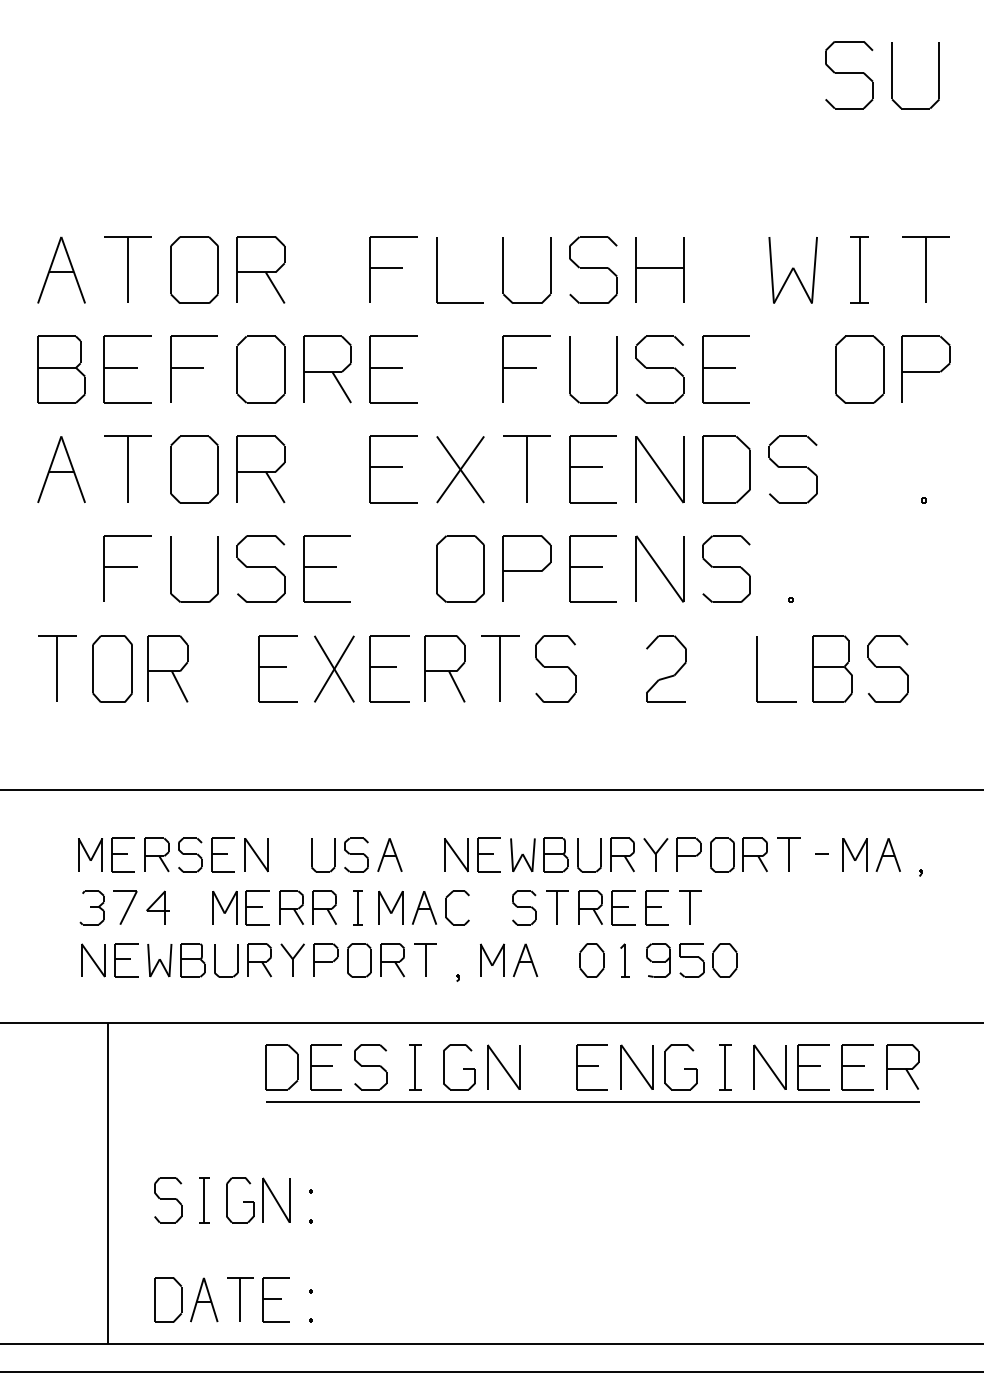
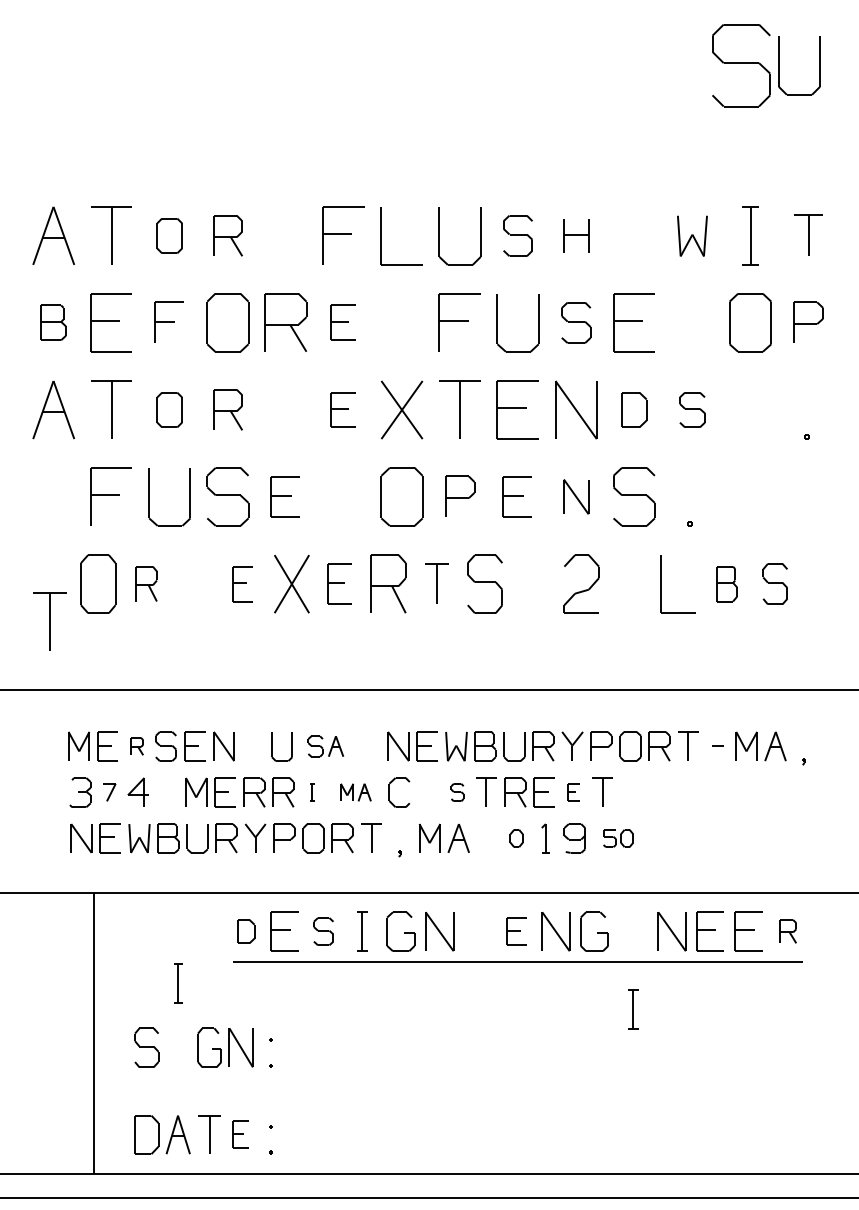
part: (849, 75) -> (741, 65), size x1.4
part: (194, 269) -> (169, 235), size x0.6
part: (260, 269) -> (227, 235), size x0.7
part: (592, 269) -> (517, 235), size x0.7
part: (660, 269) -> (576, 235), size x0.6
part: (926, 269) -> (808, 235), size x0.7
part: (793, 270) -> (692, 236), size x0.7
part: (61, 369) -> (53, 322), size x0.6
part: (193, 369) -> (168, 322), size x0.7
part: (393, 369) -> (343, 322), size x0.6
part: (660, 369) -> (576, 322), size x0.7
part: (926, 369) -> (808, 322), size x0.7
part: (194, 469) -> (169, 409), size x0.6
part: (260, 469) -> (227, 409), size x0.7
part: (393, 469) -> (343, 409), size x0.6
part: (726, 469) -> (634, 409), size x0.6
part: (793, 469) -> (692, 409), size x0.6
part: (327, 568) -> (285, 496), size x0.7
part: (526, 568) -> (459, 496), size x0.7
part: (592, 568) -> (517, 496), size x0.7
part: (660, 568) -> (576, 496), size x0.6
part: (56, 668) -> (49, 621), moved
part: (167, 668) -> (146, 583), size x0.6
part: (277, 668) -> (242, 583), size x0.6
part: (388, 668) -> (339, 583), size x0.7
part: (500, 668) -> (436, 583), size x0.7
part: (832, 668) -> (726, 583), size x0.6
part: (888, 668) -> (775, 583), size x0.7
part: (156, 855) -> (136, 746), size x0.6
part: (372, 855) -> (325, 746), size x0.7
part: (125, 907) -> (109, 792), size x0.6
part: (357, 907) -> (312, 792), size x0.6
part: (407, 907) -> (355, 792), size x0.6
part: (524, 907) -> (457, 792), size x0.6
part: (656, 907) -> (573, 792), size x0.6
part: (591, 960) -> (516, 838), size x0.6
part: (708, 960) -> (618, 838), size x0.6
part: (282, 1067) -> (246, 931), size x0.6
part: (370, 1067) -> (323, 931), size x0.7
part: (591, 1067) -> (516, 931), size x0.7
part: (725, 1067) -> (633, 1009), moved
part: (902, 1067) -> (787, 931), size x0.6
part: (204, 1199) -> (178, 983), moved
part: (275, 1299) -> (240, 1134), size x0.7

